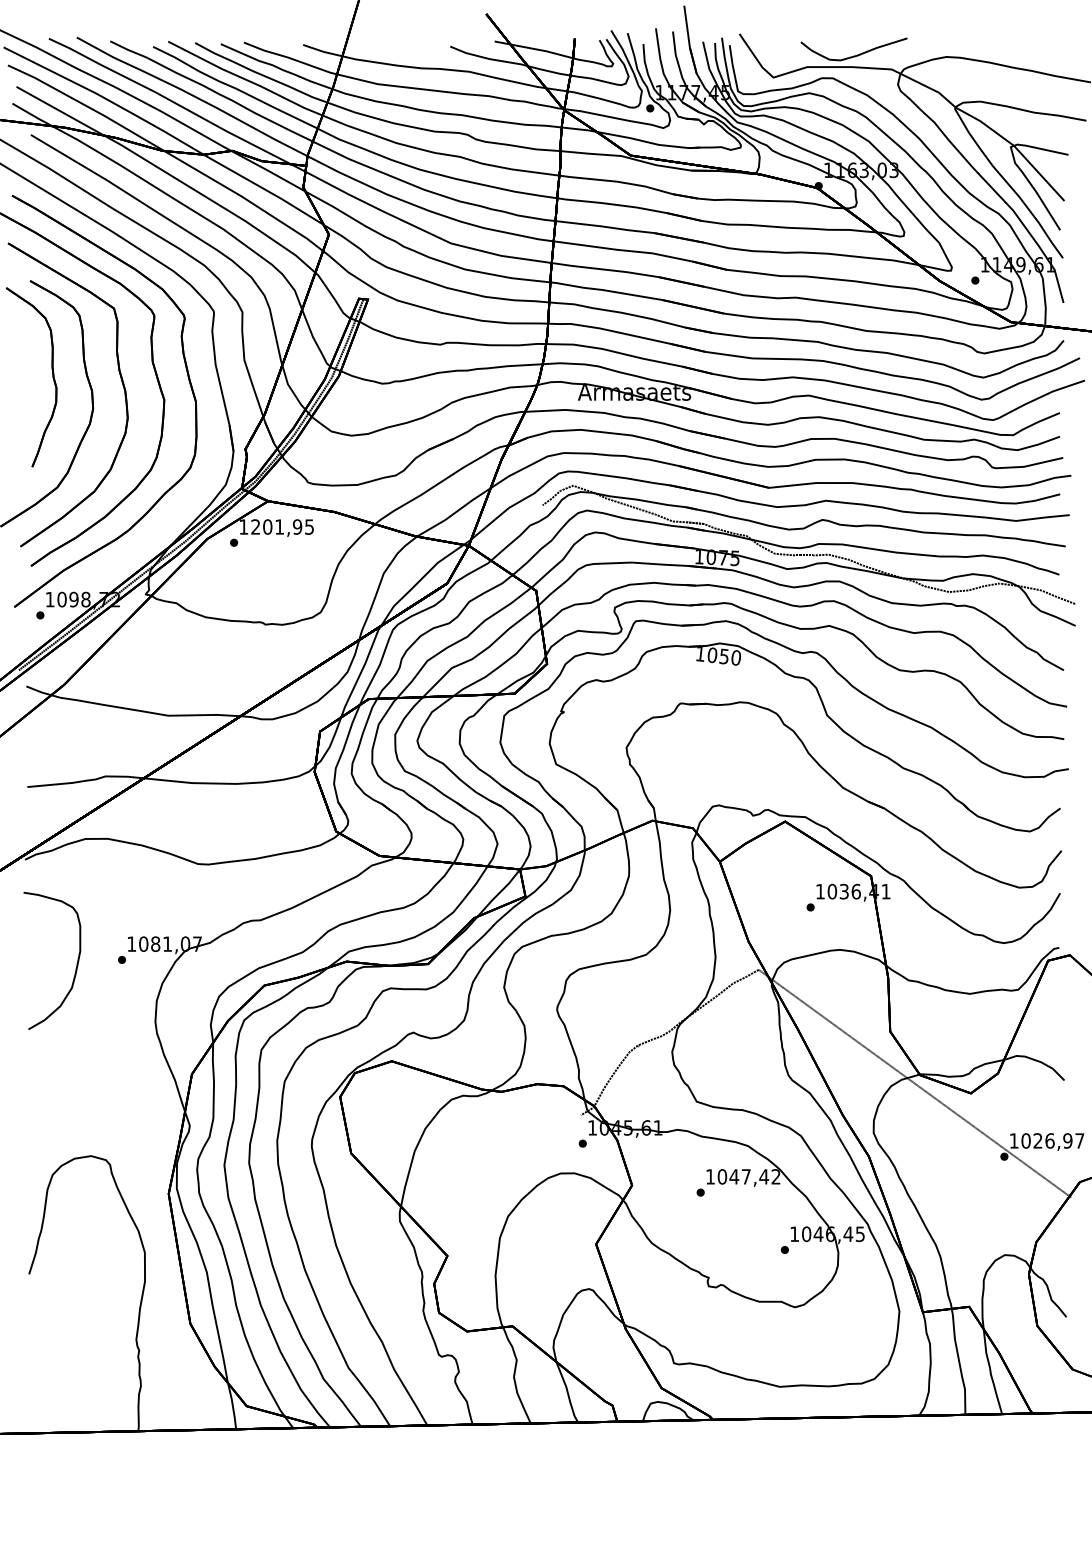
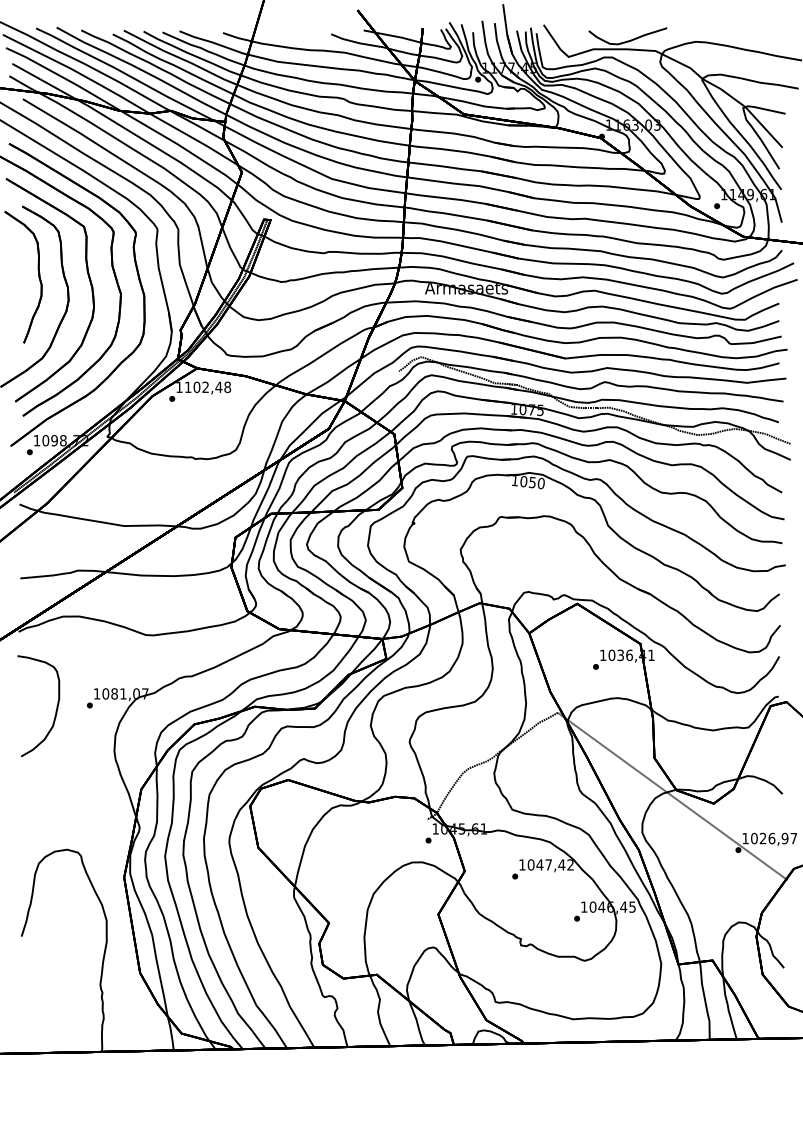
text: (282, 526) -> (207, 386), 1201,95 -> 1102,48

